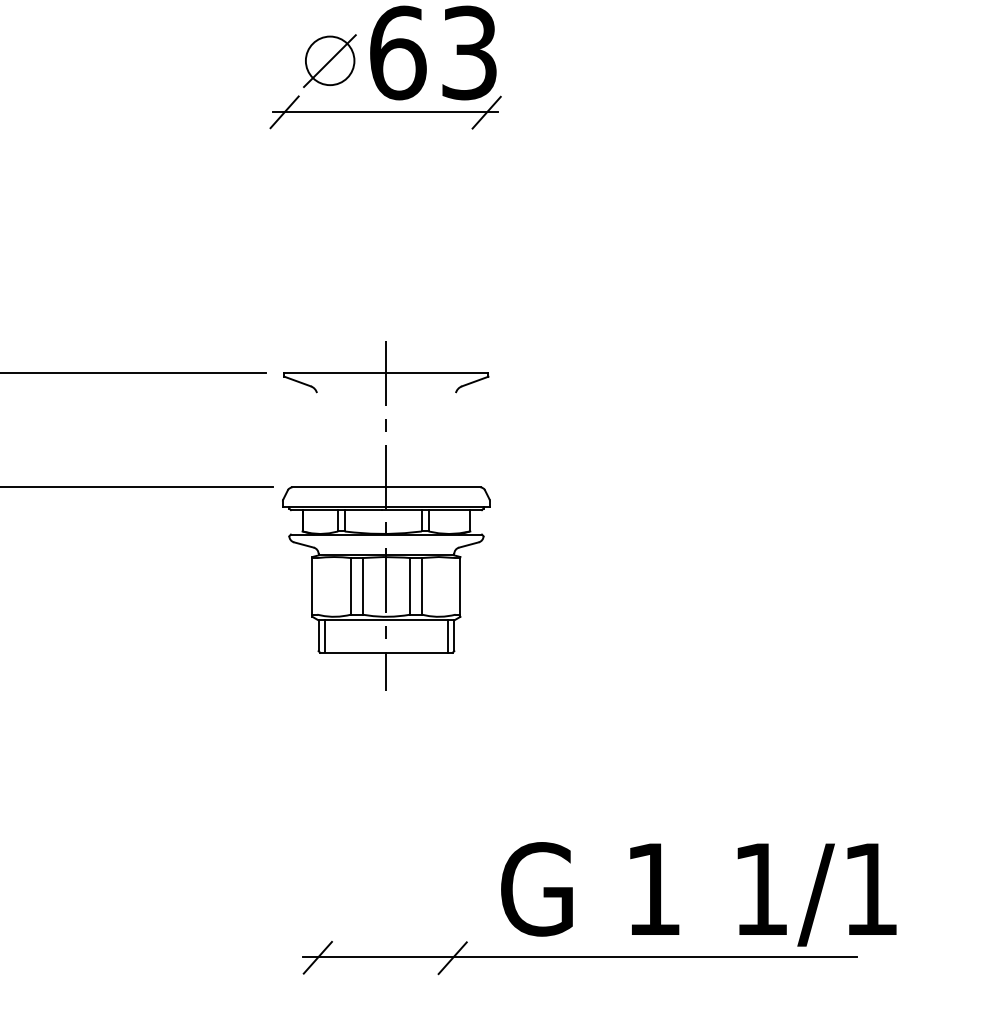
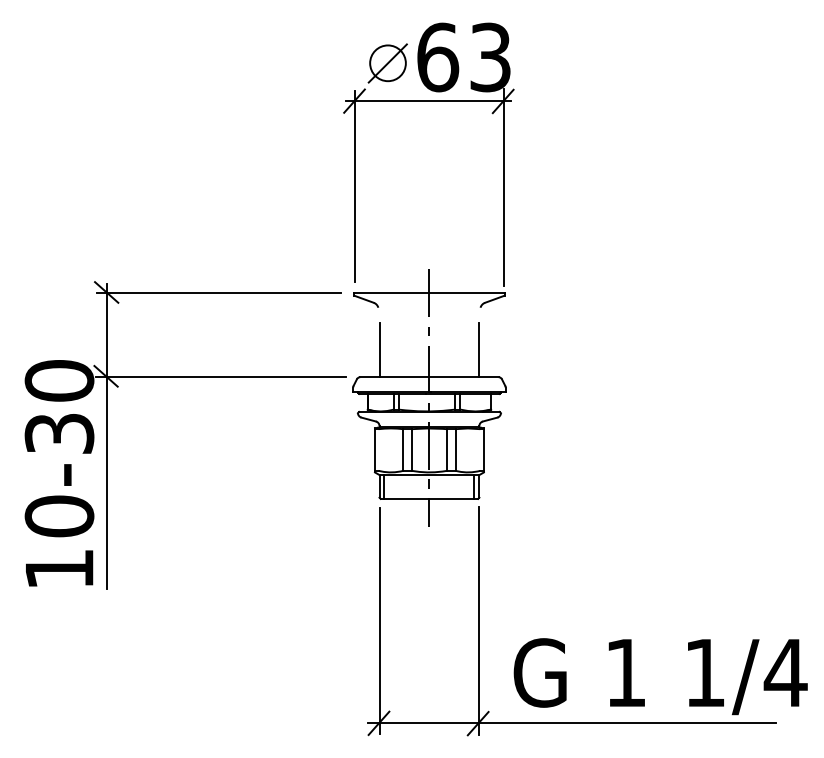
line: (284, 228) -> (354, 186), added
line: (488, 229) -> (504, 187), added
line: (319, 449) -> (380, 349), added
line: (453, 449) -> (478, 349), added
line: (454, 818) -> (479, 620), added
line: (318, 819) -> (379, 621), added
text: (870, 888) -> (785, 672), 1/1 -> 1/4

